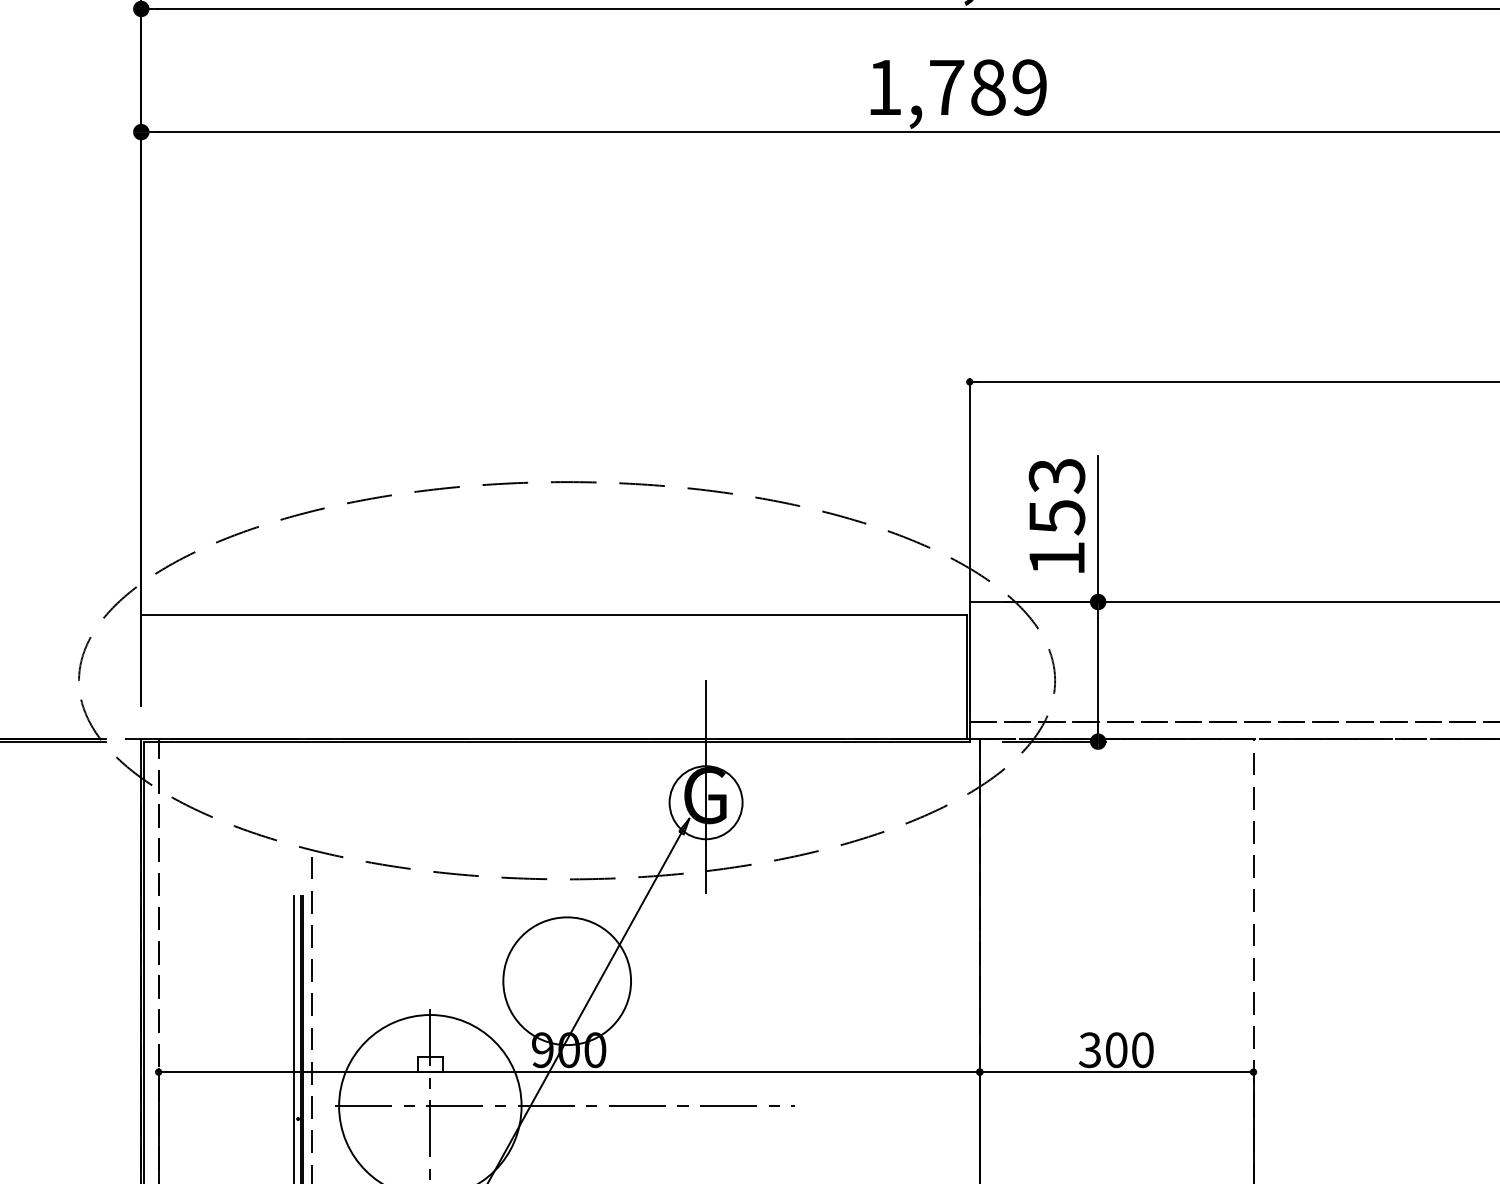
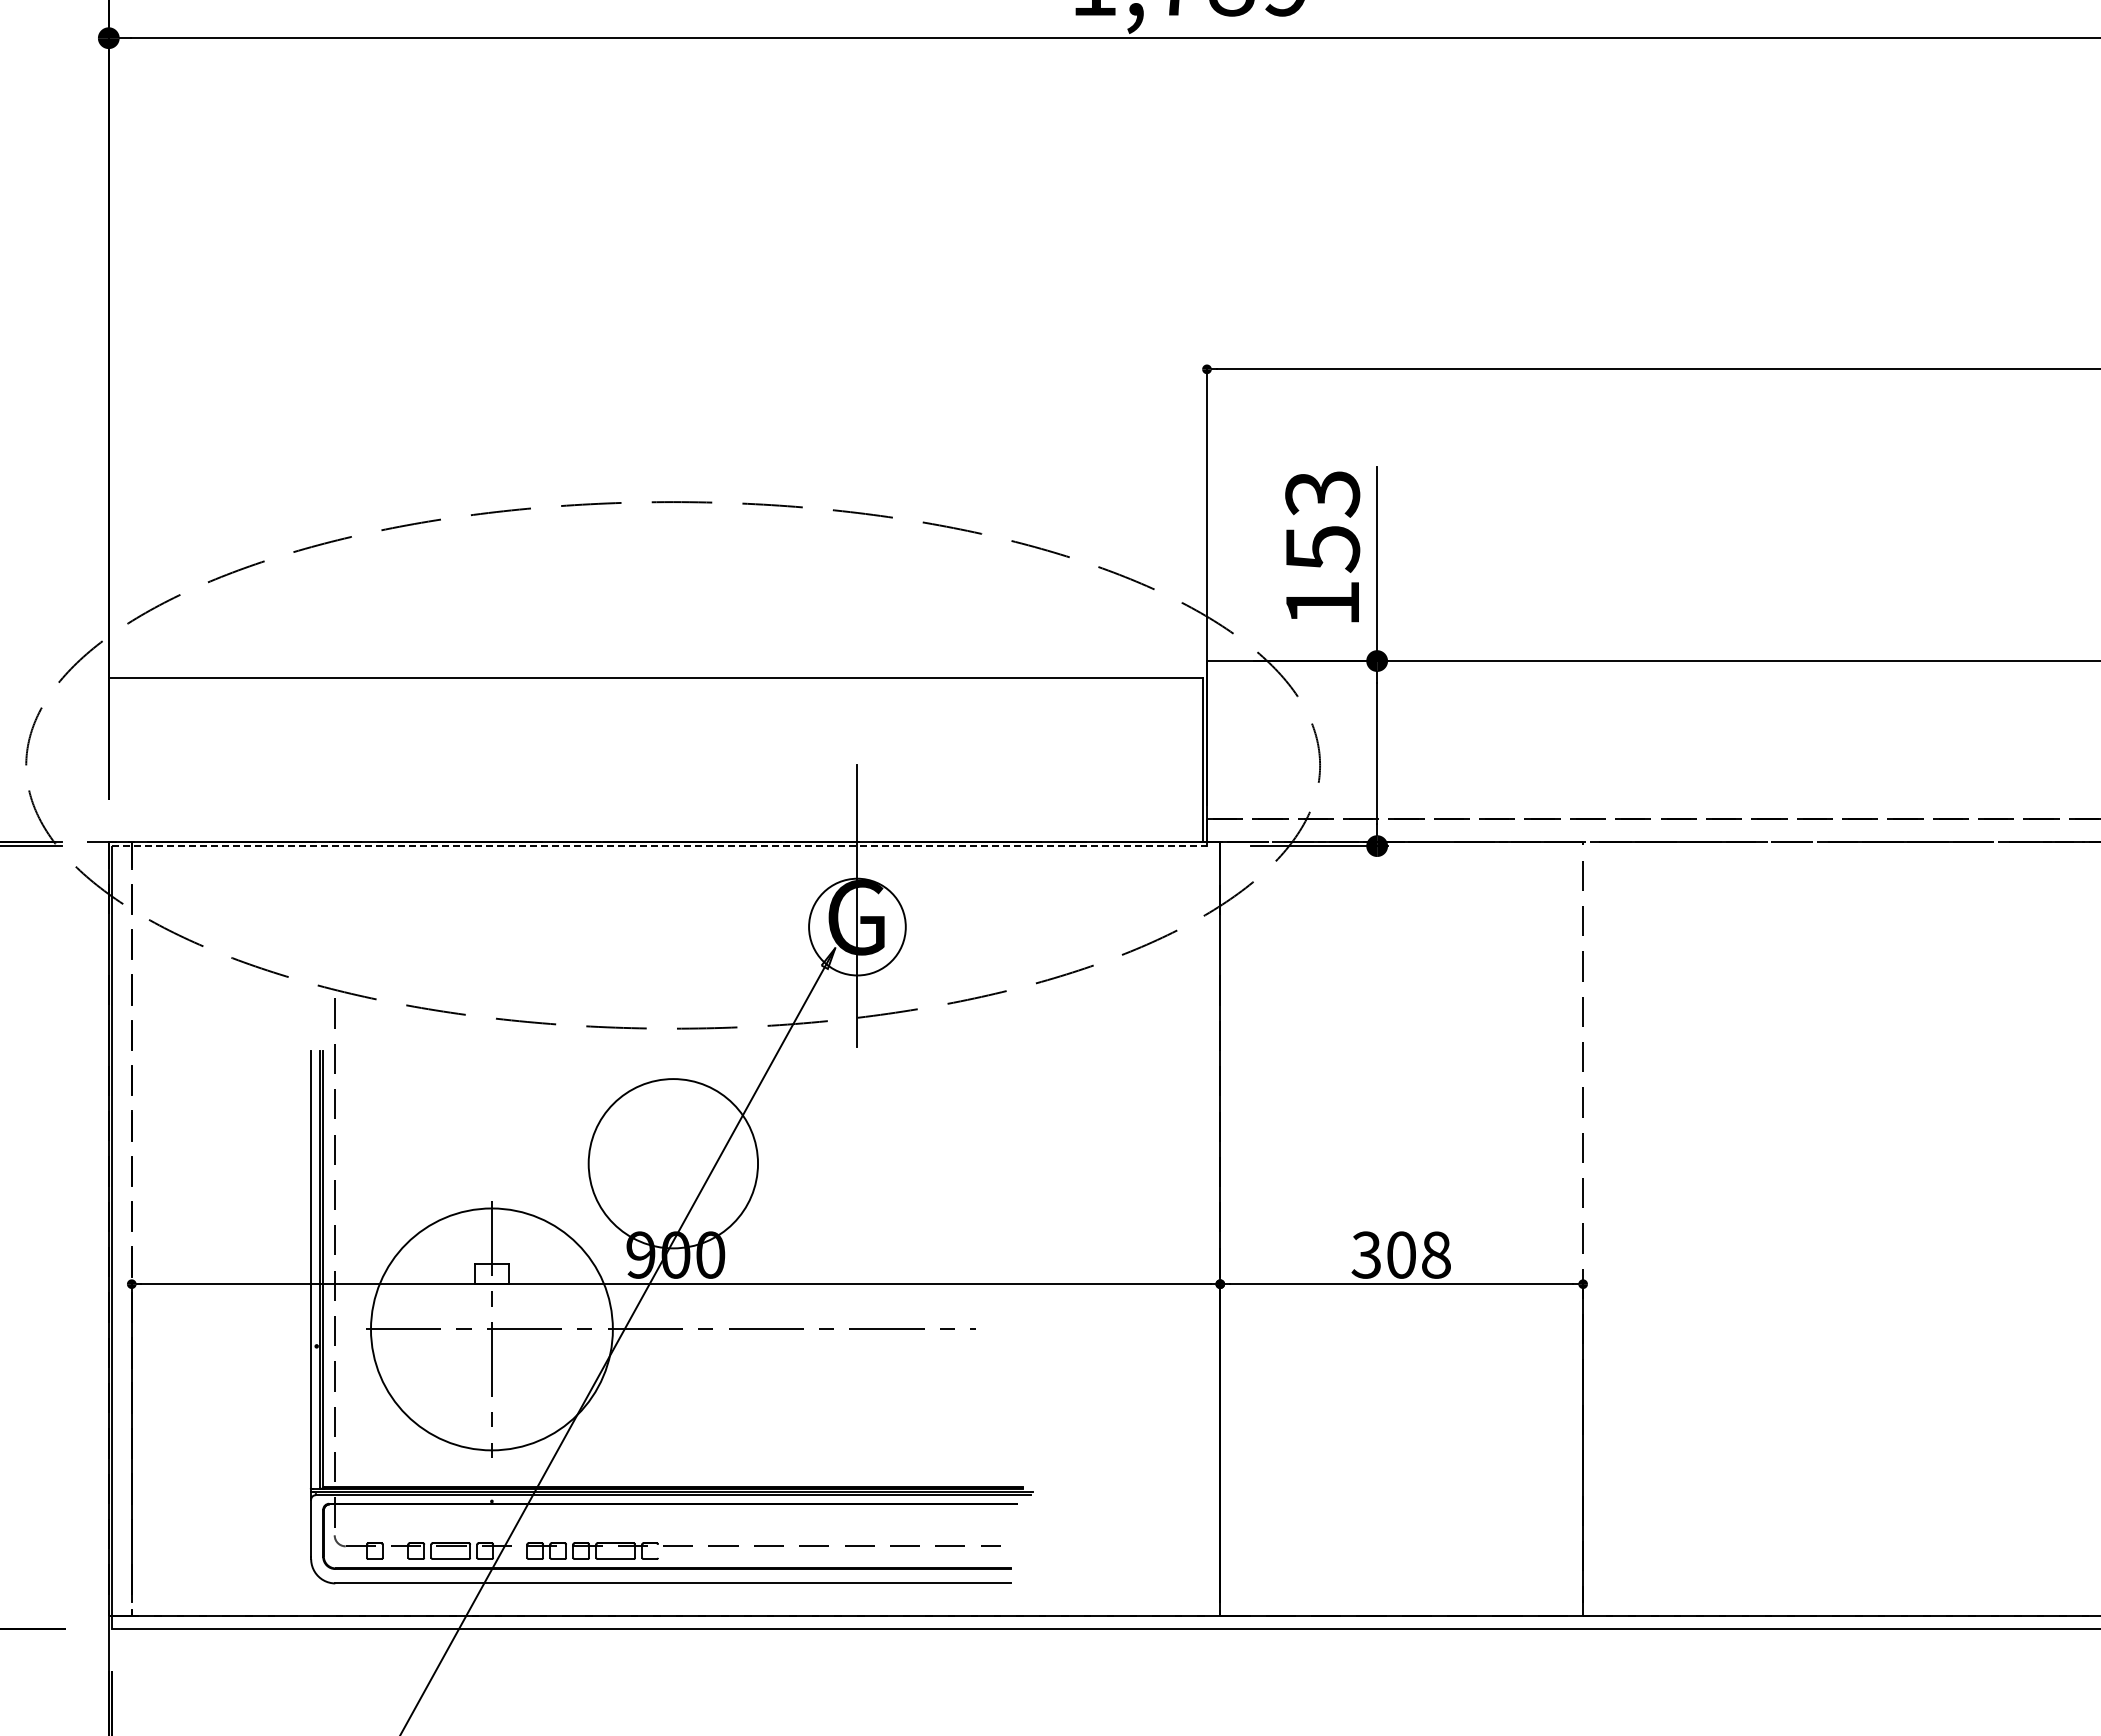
line: (557, 741) -> (660, 846), solid -> dashed
text: (1142, 1049) -> (1436, 1254), 300 -> 308

